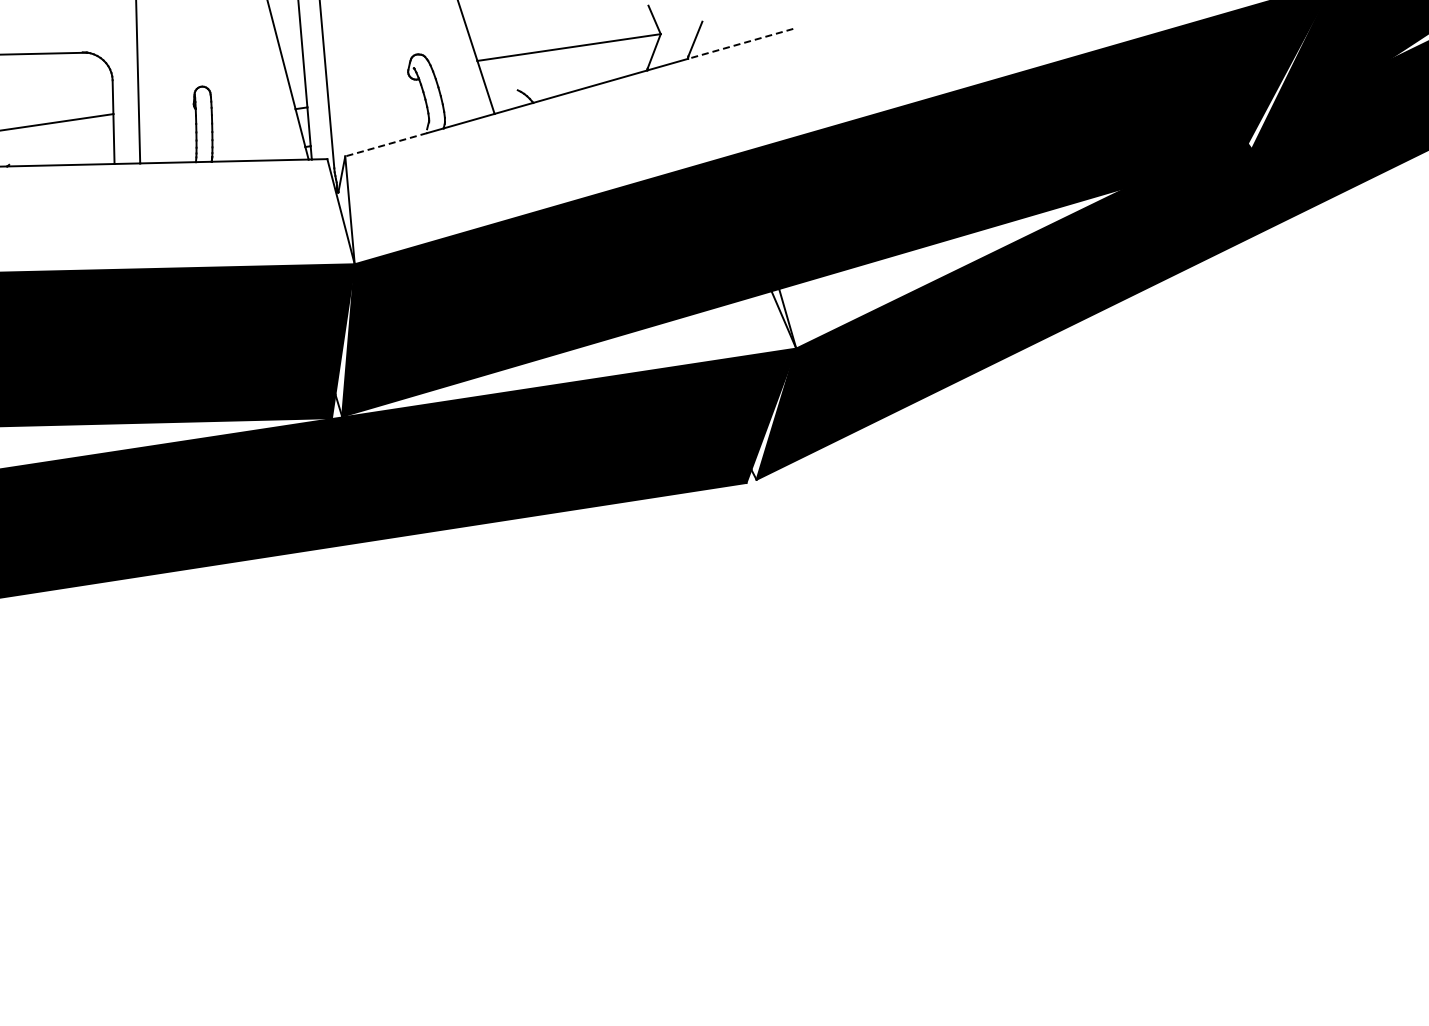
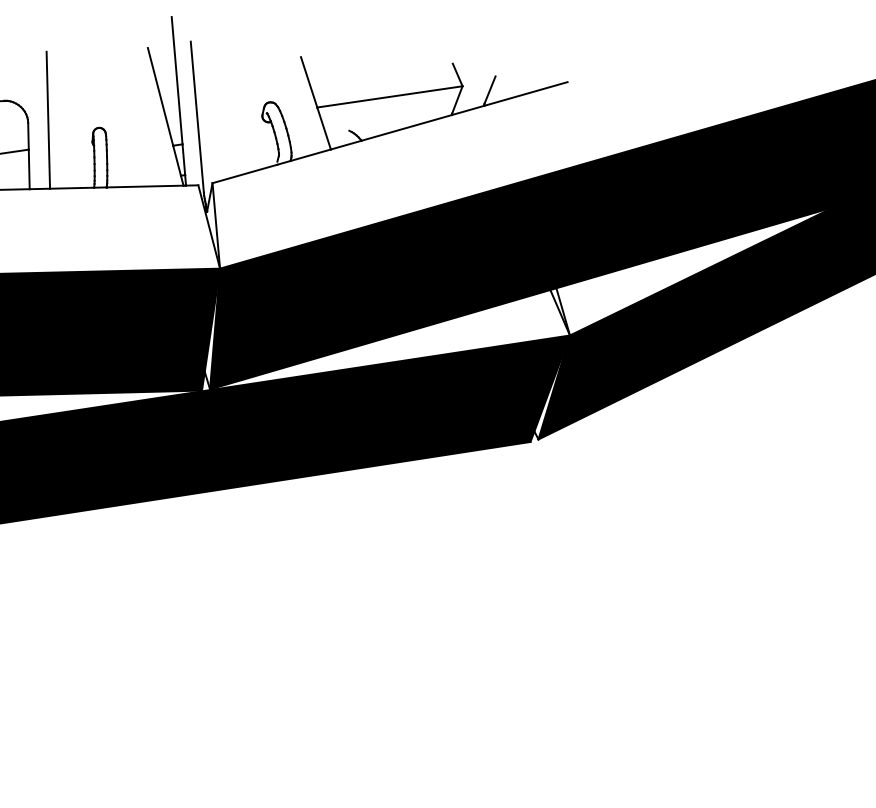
line: (740, 43) -> (525, 93), dashed -> solid
line: (386, 144) -> (245, 173), dashed -> solid

